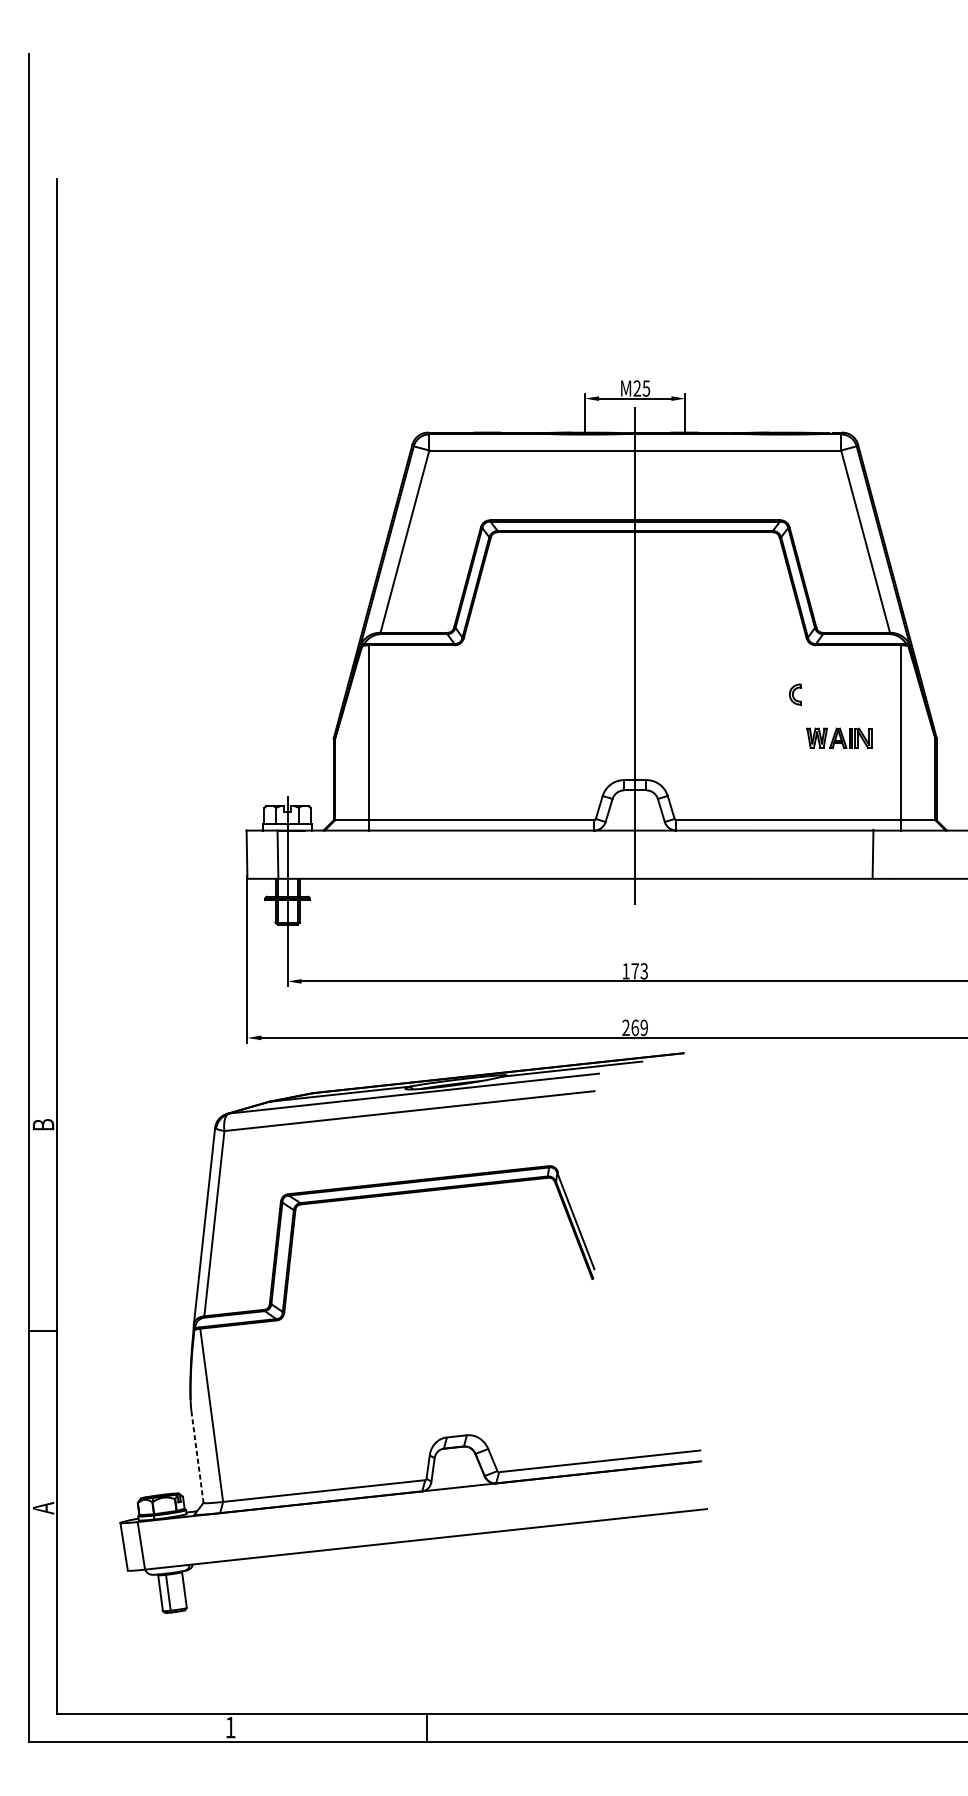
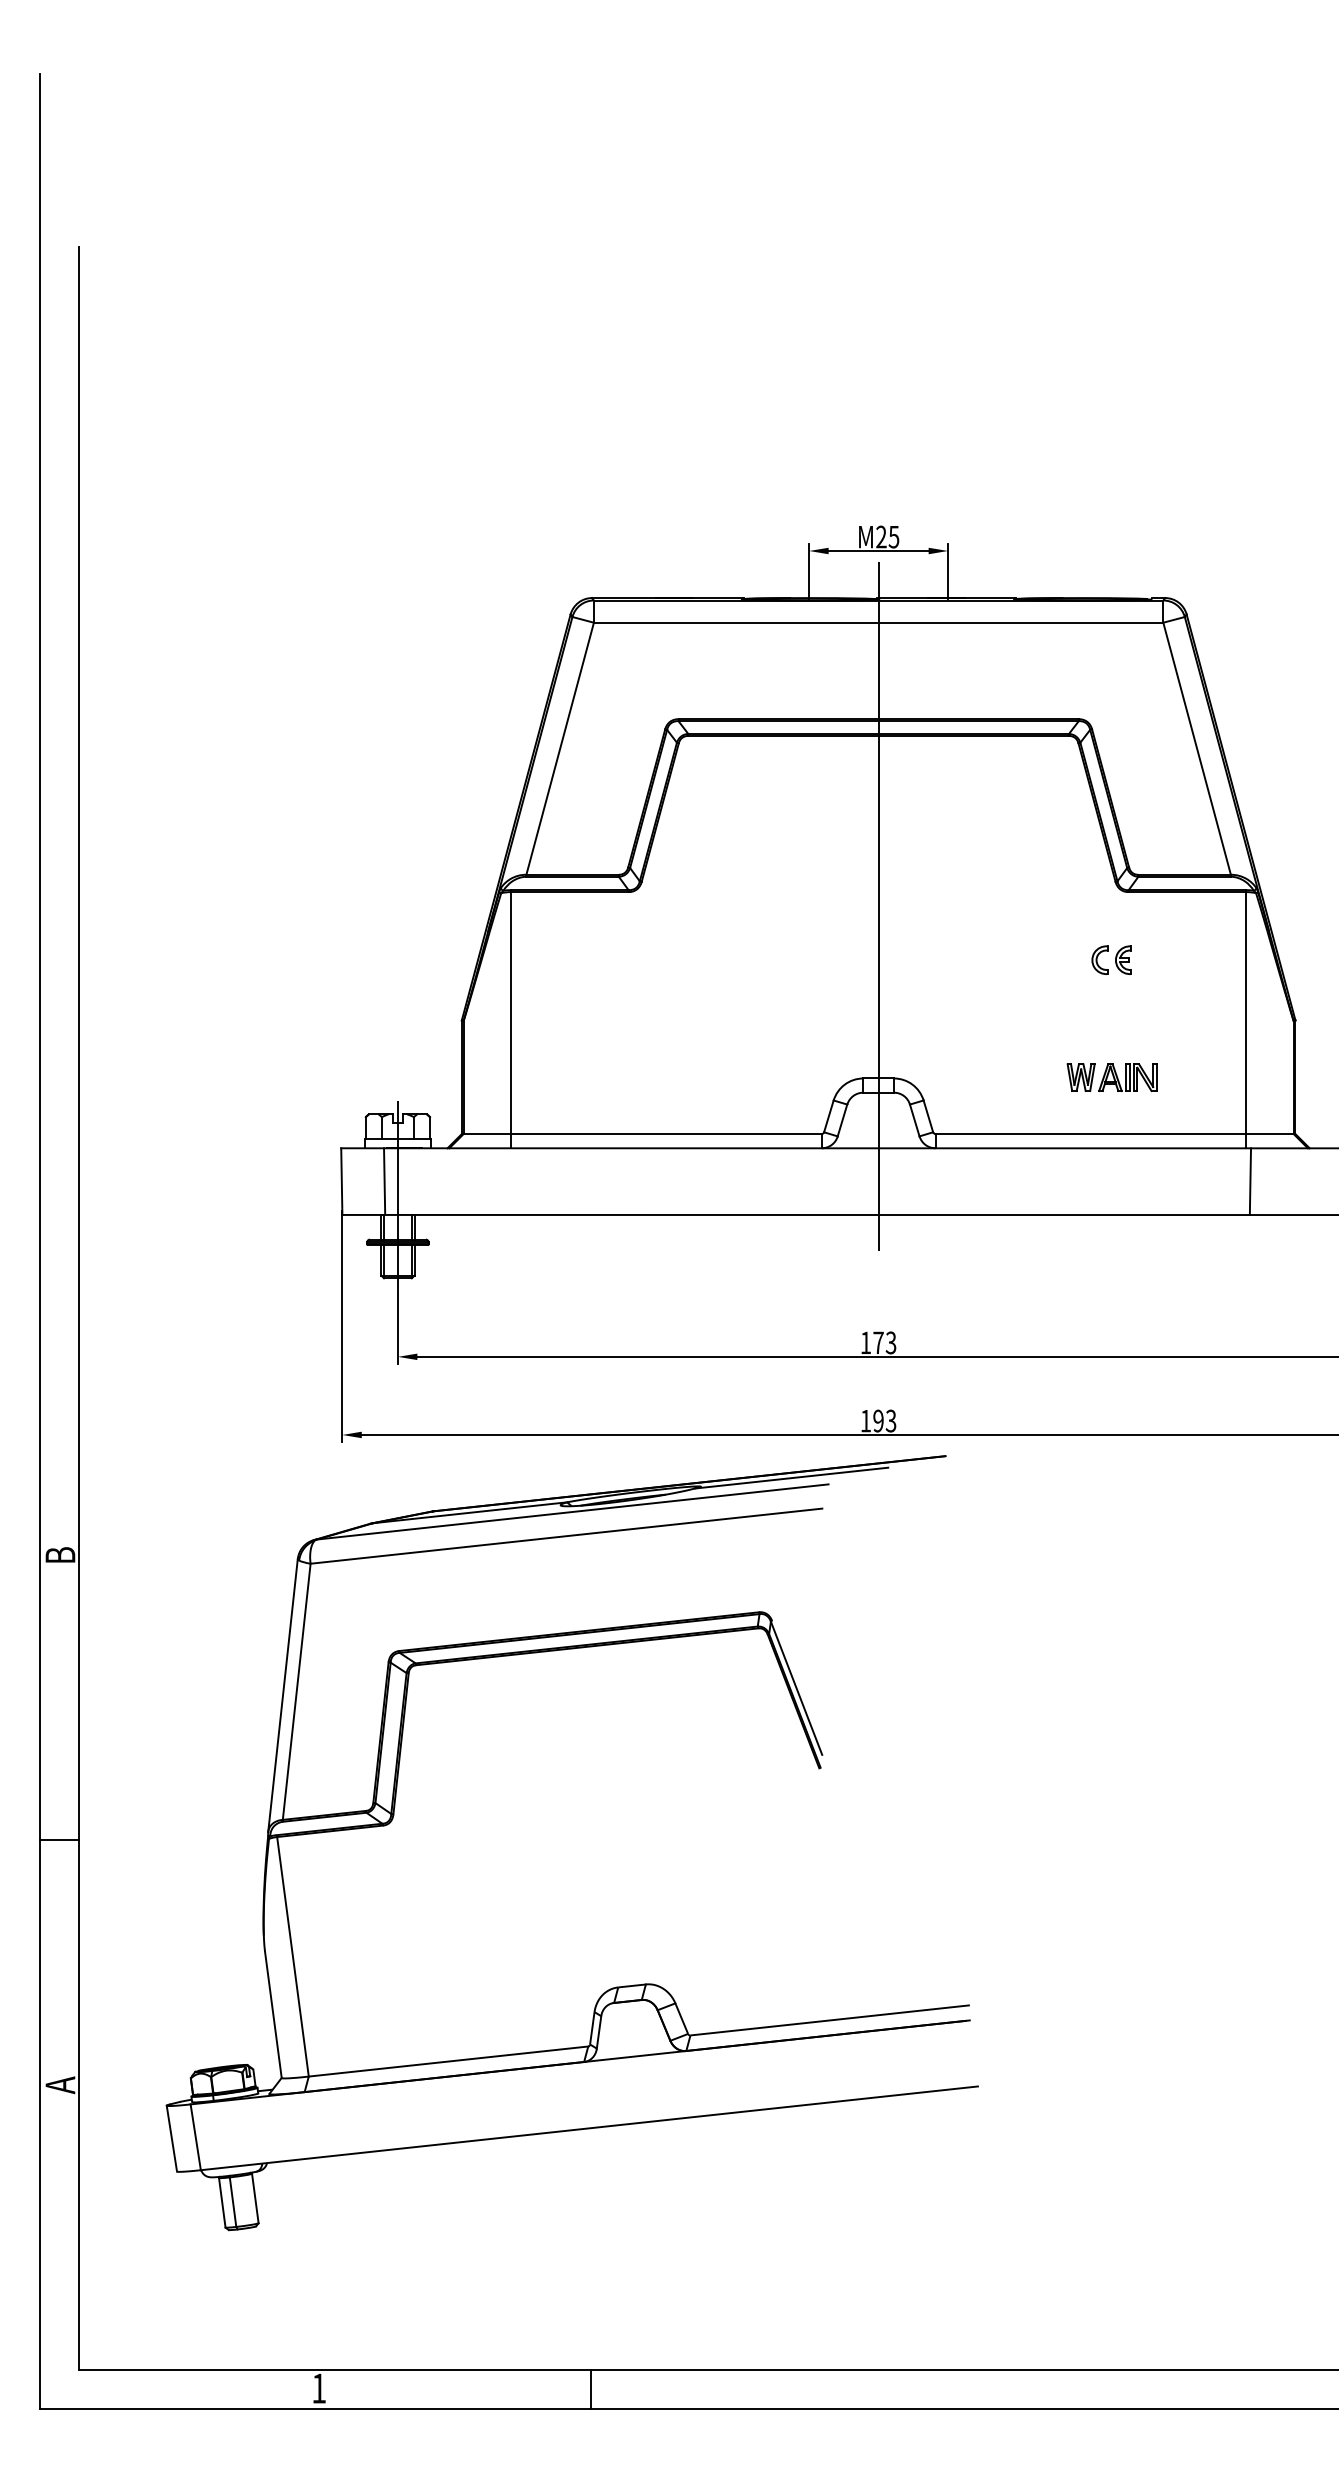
part: (812, 694) -> (1123, 959), added
part: (839, 738) -> (1111, 1077), moved
line: (873, 853) -> (1250, 1181), moved
text: (635, 1027) -> (878, 1420), 269 -> 193
line: (197, 1457) -> (273, 2014), dashed -> solid

